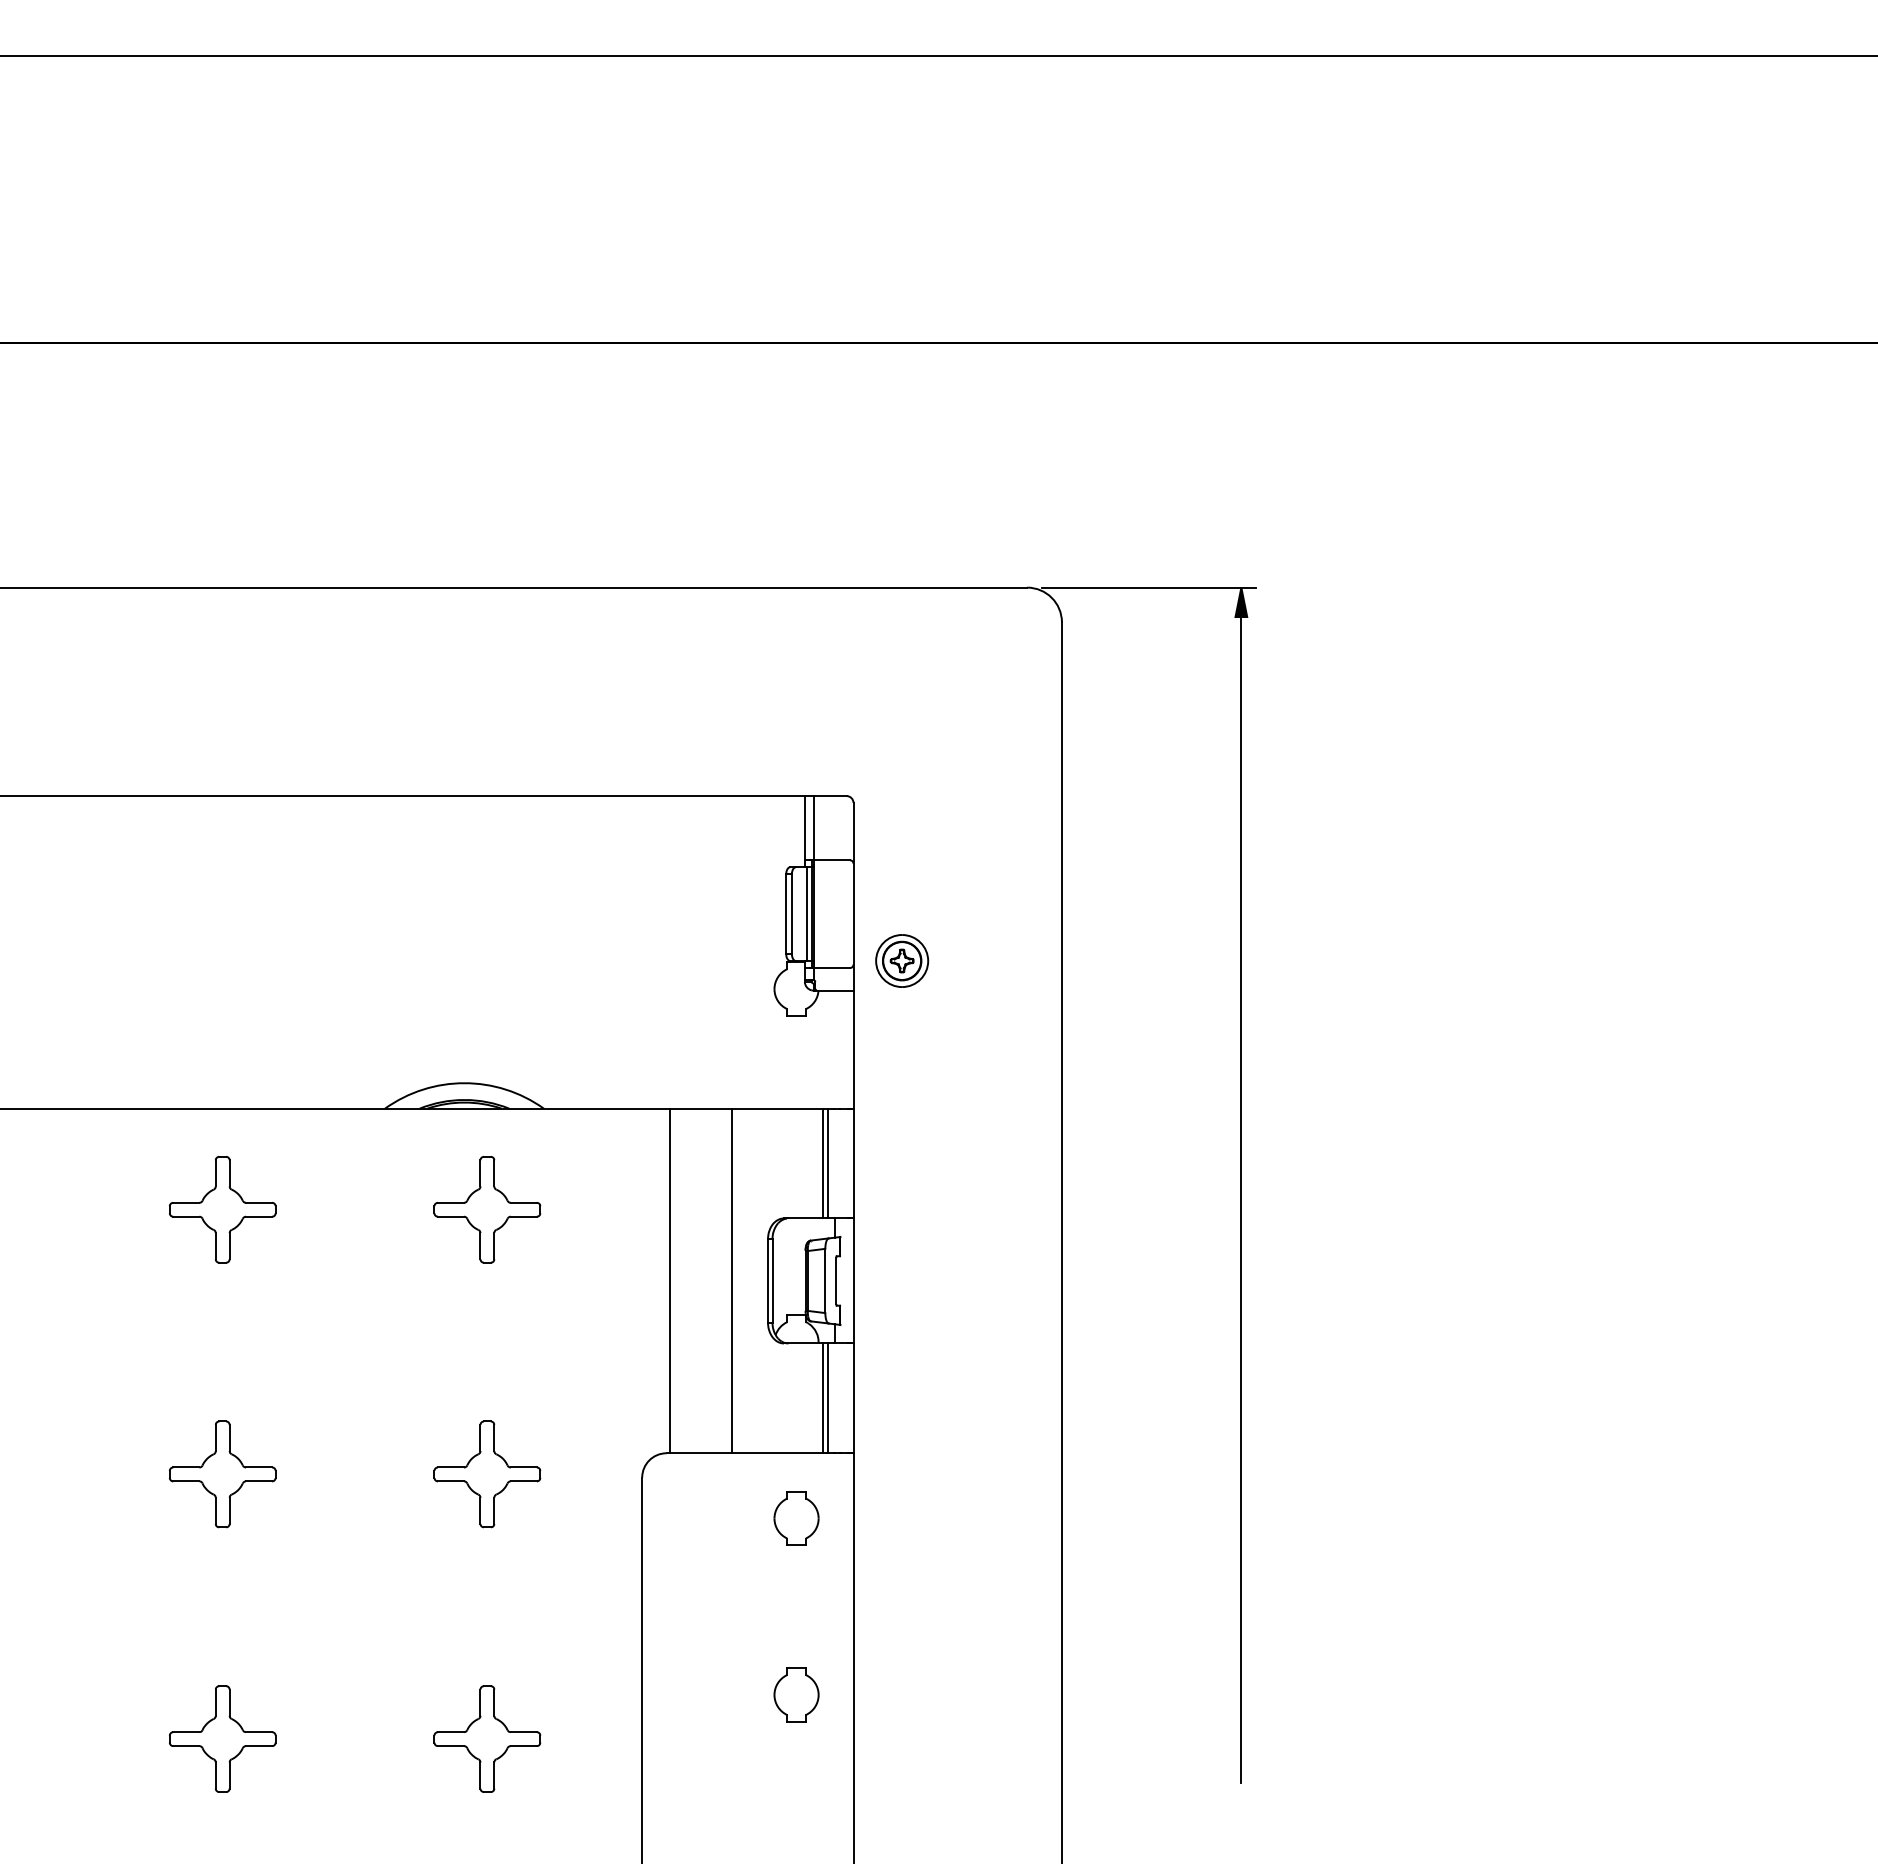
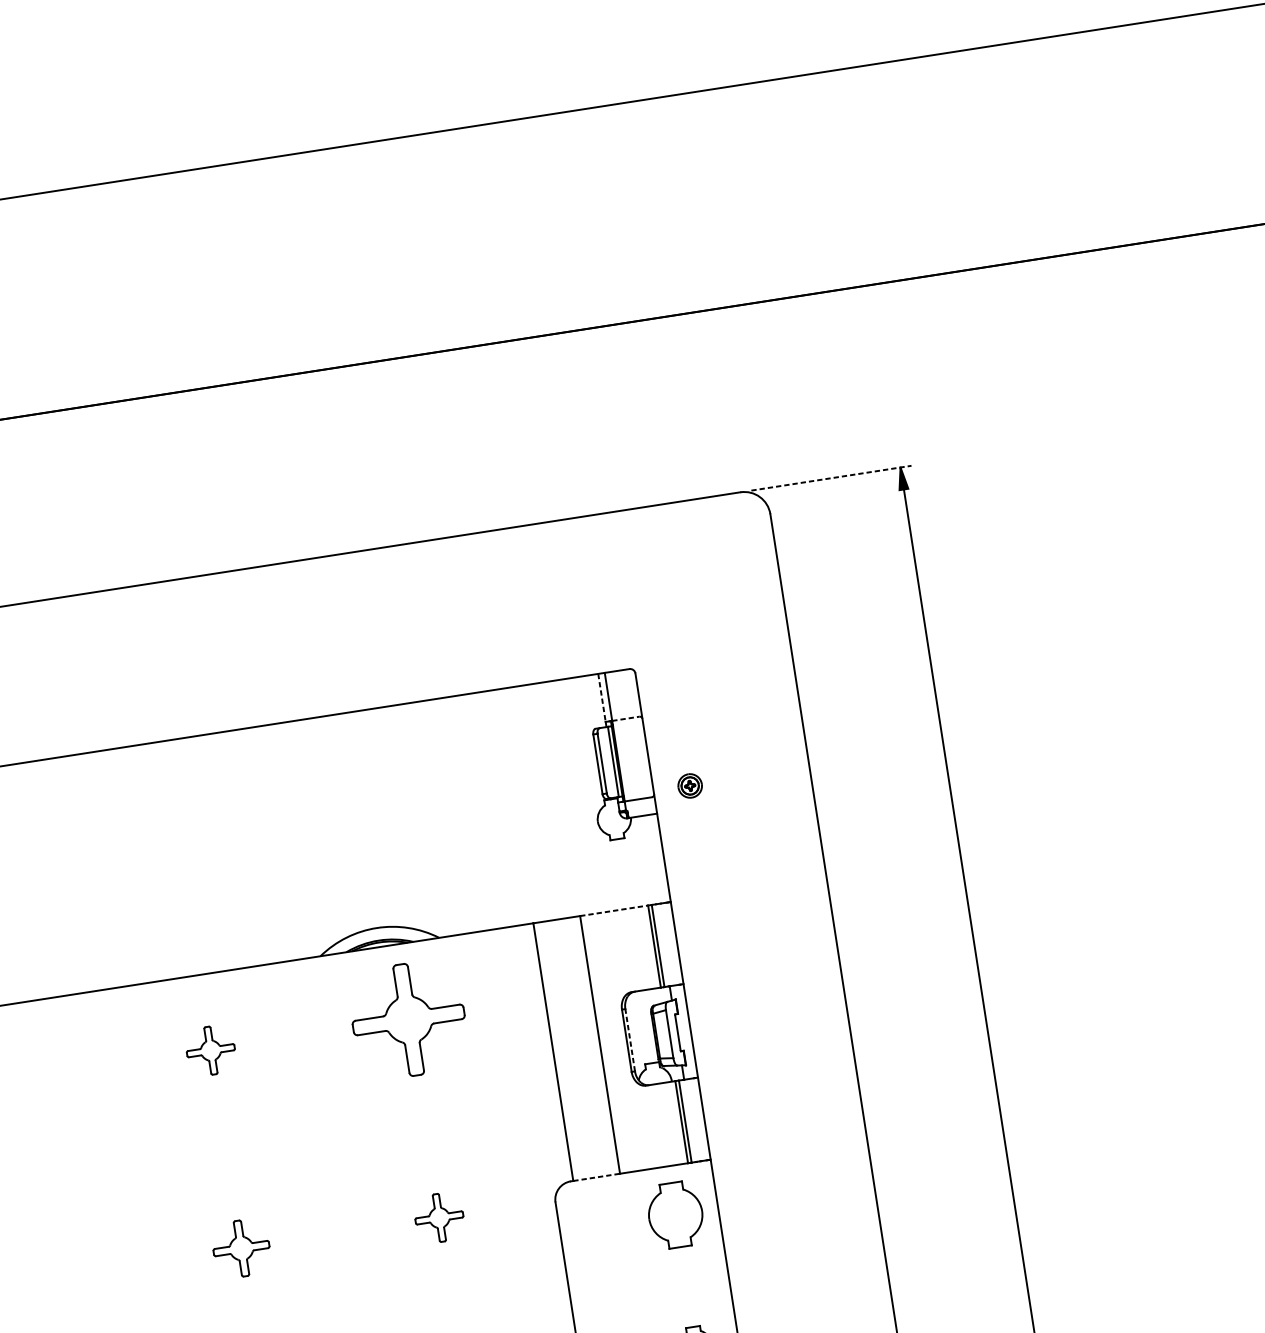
line: (1149, 587) -> (831, 478), solid -> dashed
line: (804, 828) -> (601, 698), solid -> dashed
line: (832, 860) -> (626, 718), solid -> dashed
part: (902, 960) -> (690, 785), size x0.6
line: (778, 1108) -> (614, 910), solid -> dashed
part: (222, 1209) -> (210, 1050), size x0.6
part: (487, 1209) -> (408, 1019), size x1.4
line: (772, 1280) -> (630, 1039), solid -> dashed
line: (701, 1453) -> (597, 1177), solid -> dashed
part: (222, 1474) -> (241, 1248), size x0.7
part: (487, 1474) -> (439, 1217), size x0.6
part: (796, 1518) -> (675, 1215), size x1.6

